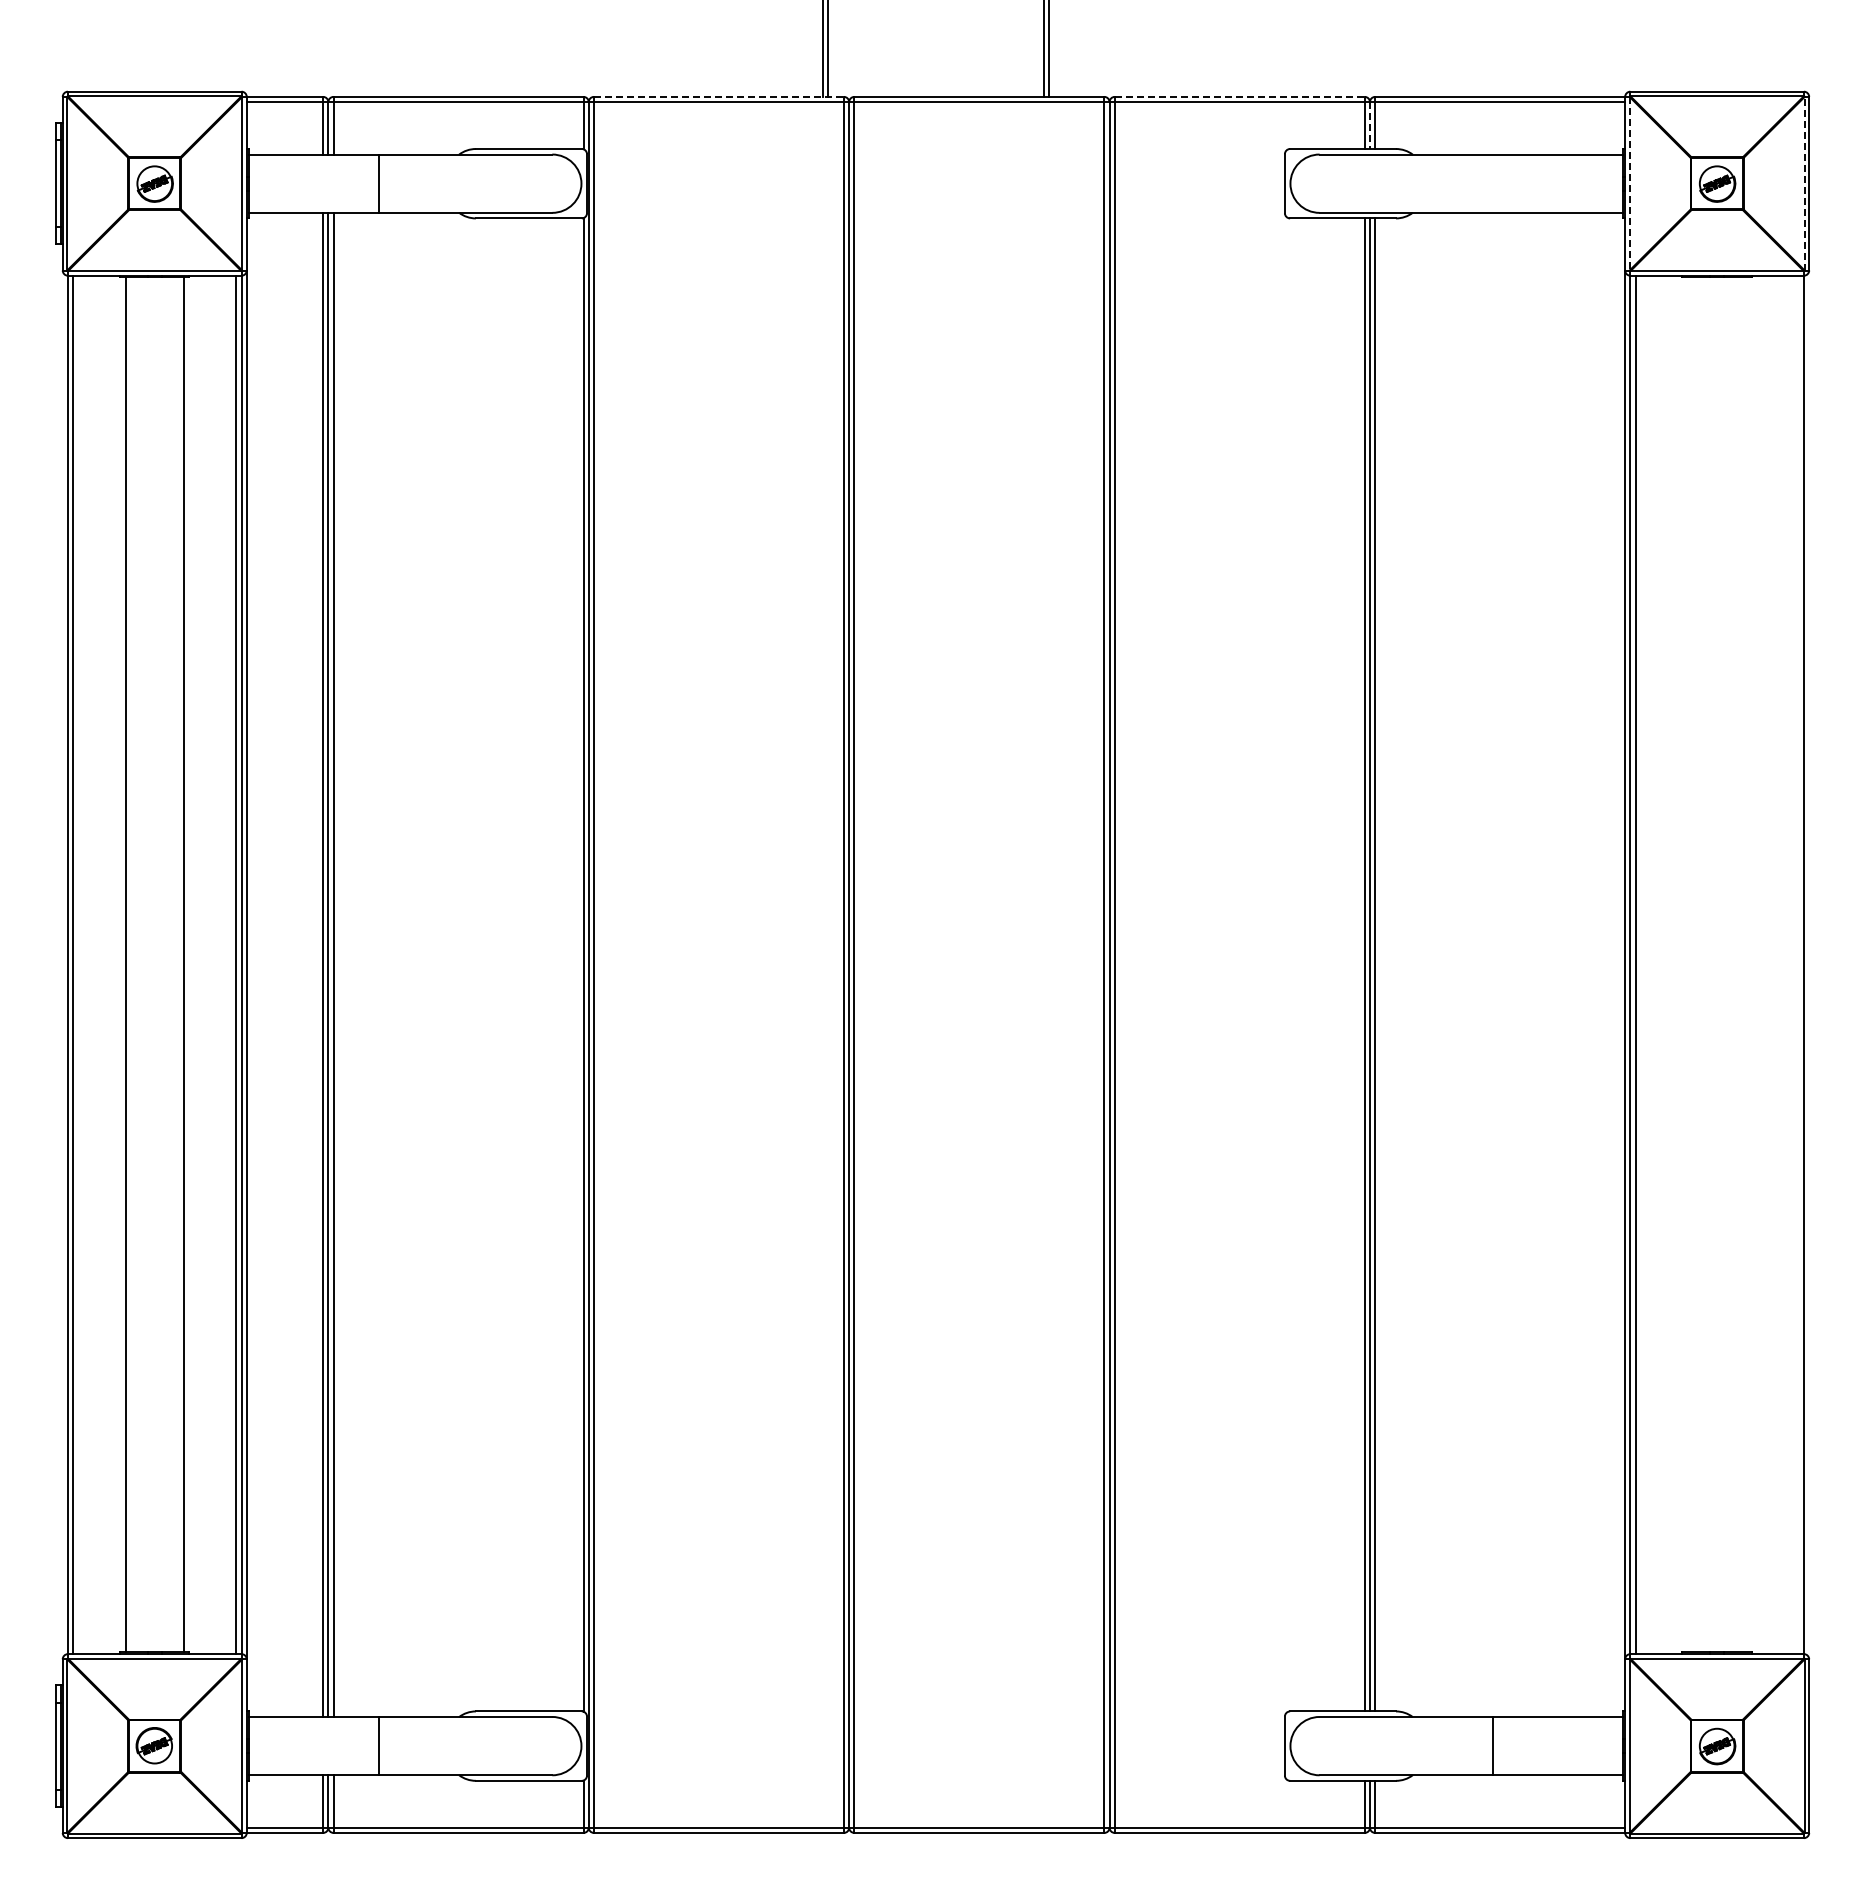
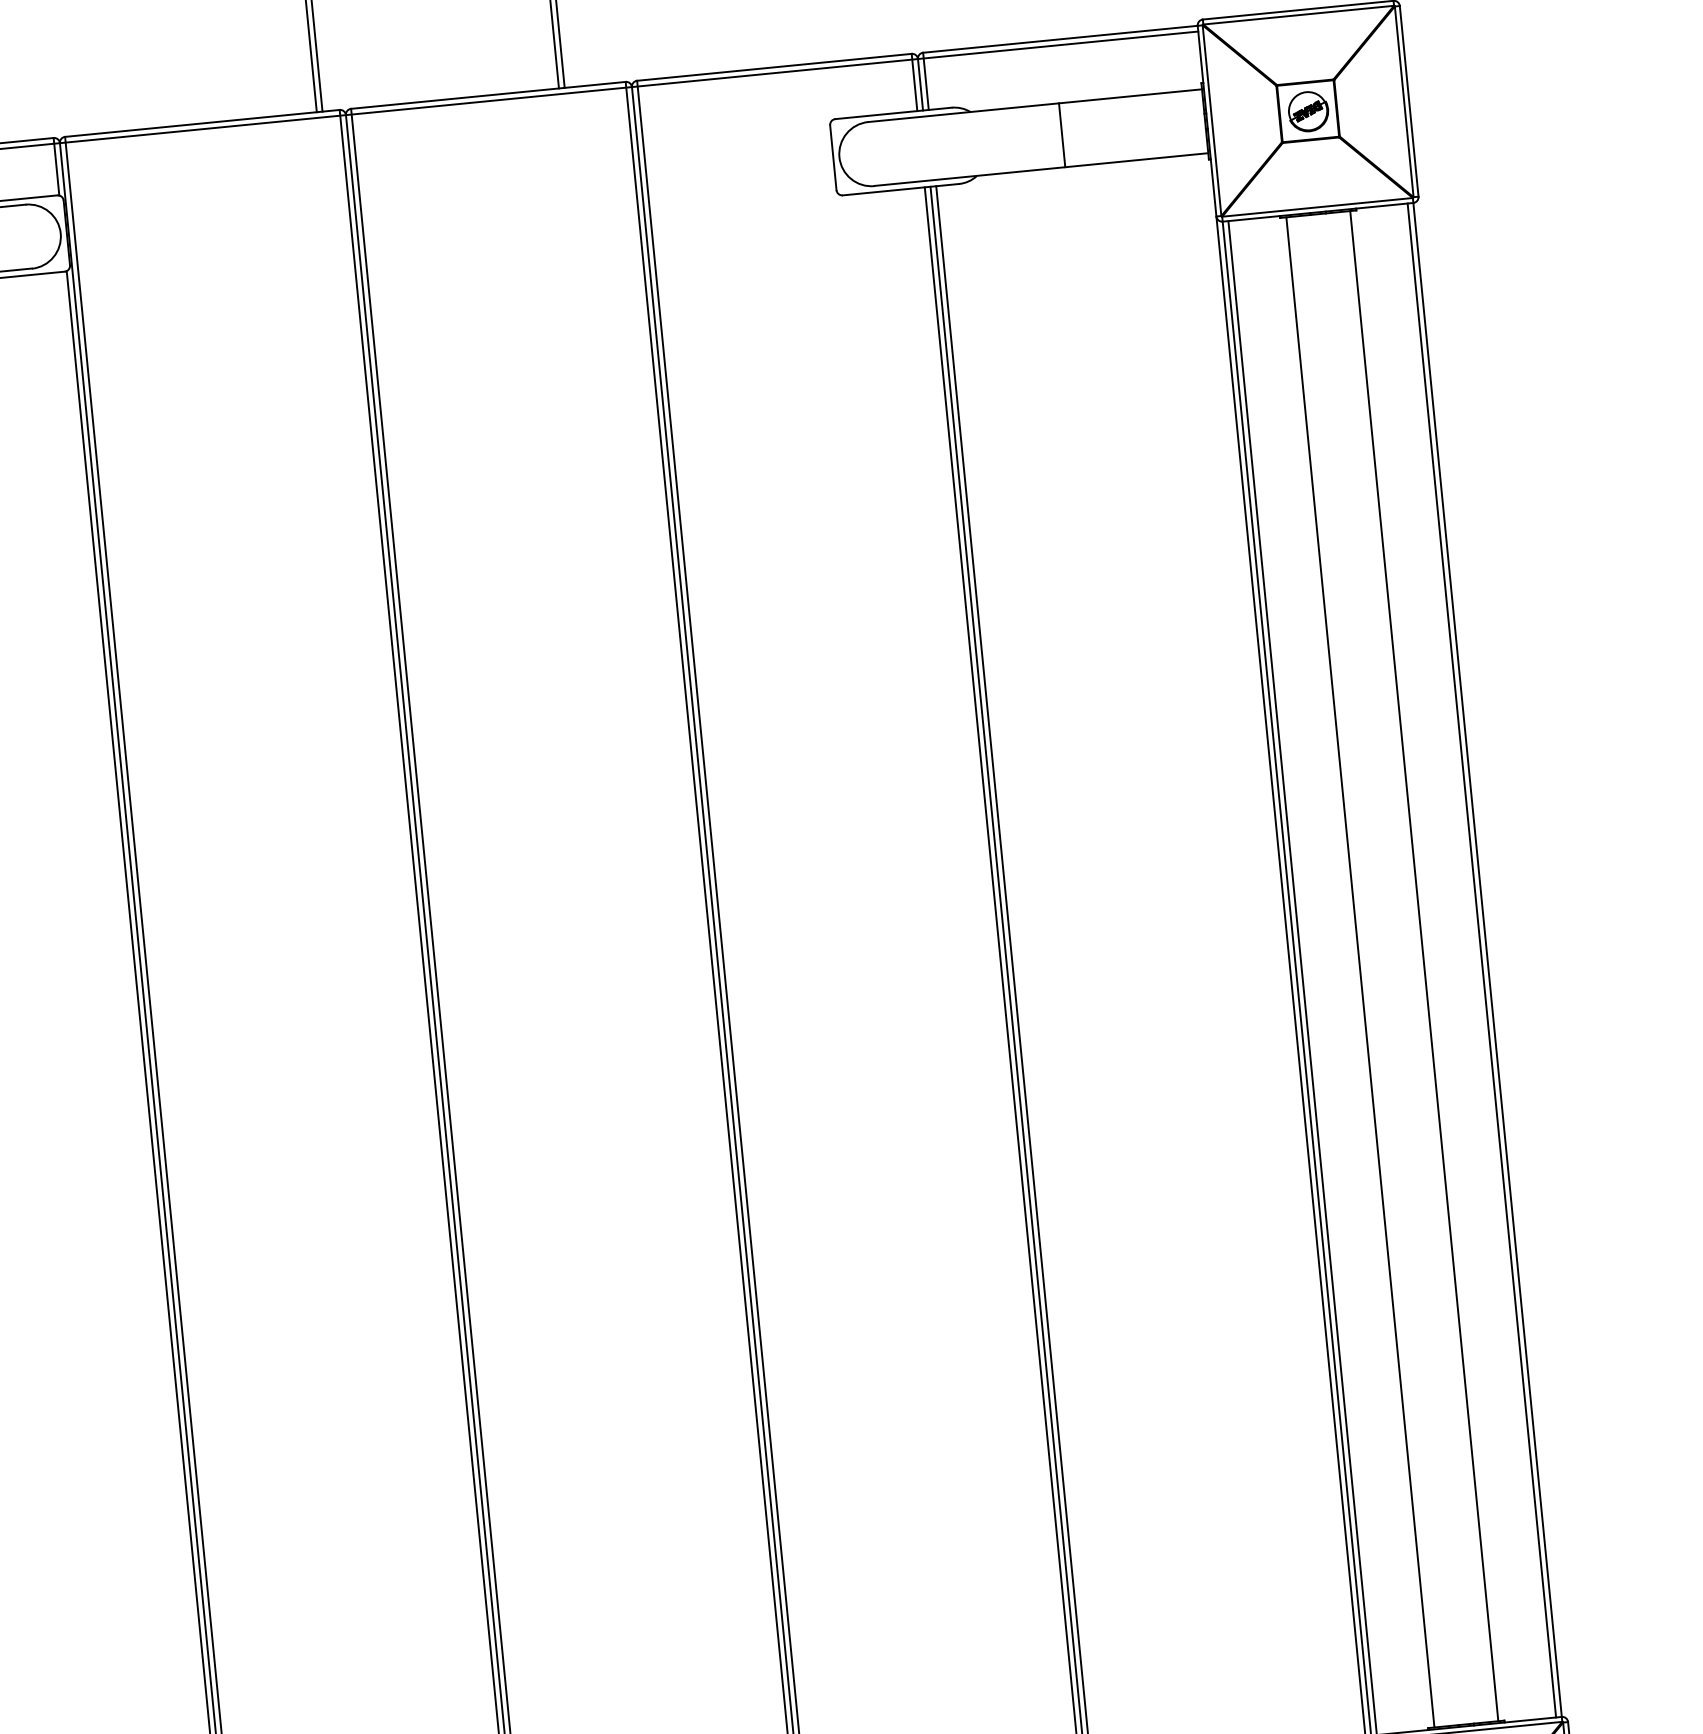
line: (718, 96) -> (201, 123), dashed -> solid
line: (1239, 96) -> (774, 66), dashed -> solid
line: (1369, 126) -> (920, 85), dashed -> solid
line: (1493, 183) -> (1062, 135), added
line: (1629, 183) -> (1211, 120), dashed -> solid
line: (1804, 183) -> (1404, 101), dashed -> solid
line: (1688, 964) -> (1360, 971), added
line: (1746, 964) -> (1424, 965), added
line: (1798, 964) -> (1481, 960), added

